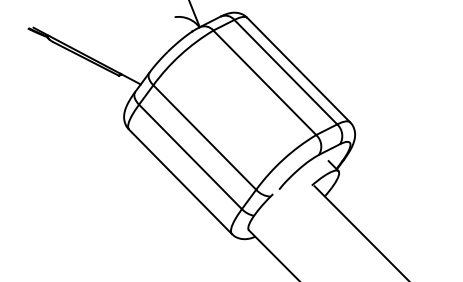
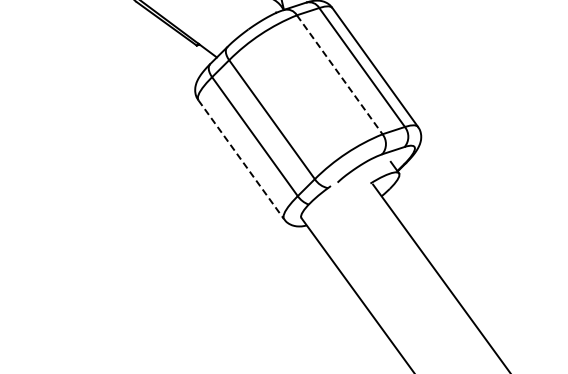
line: (265, 83) -> (340, 75), solid -> dashed
line: (180, 182) -> (241, 160), solid -> dashed

